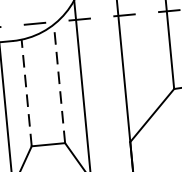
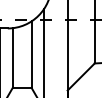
line: (59, 83) -> (31, 54), dashed -> solid
line: (25, 92) -> (12, 57), dashed -> solid

